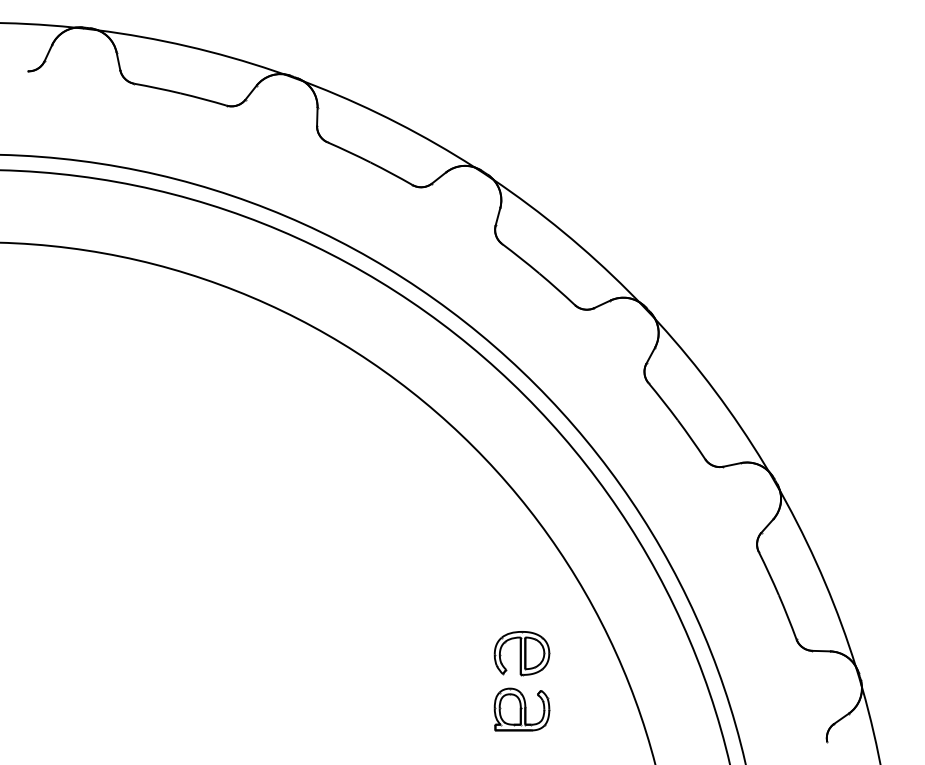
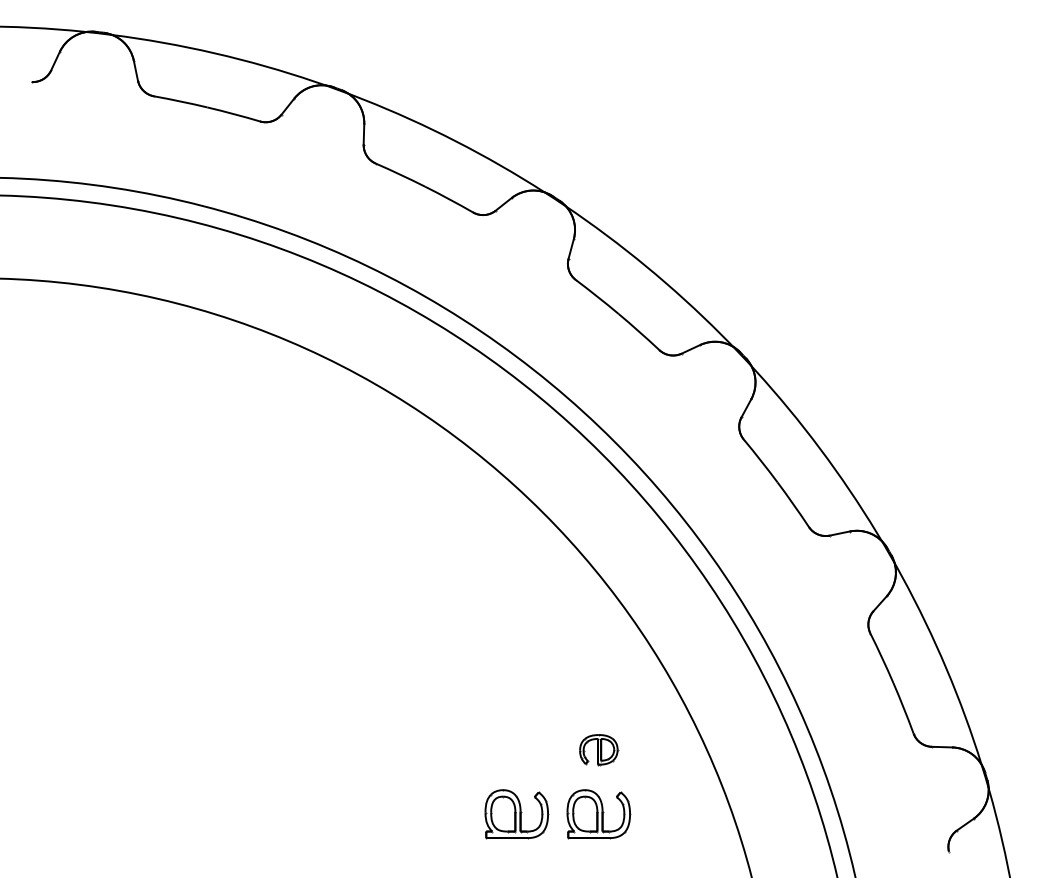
part: (521, 653) -> (598, 749), size x0.6
part: (450, 709) -> (516, 814), added

